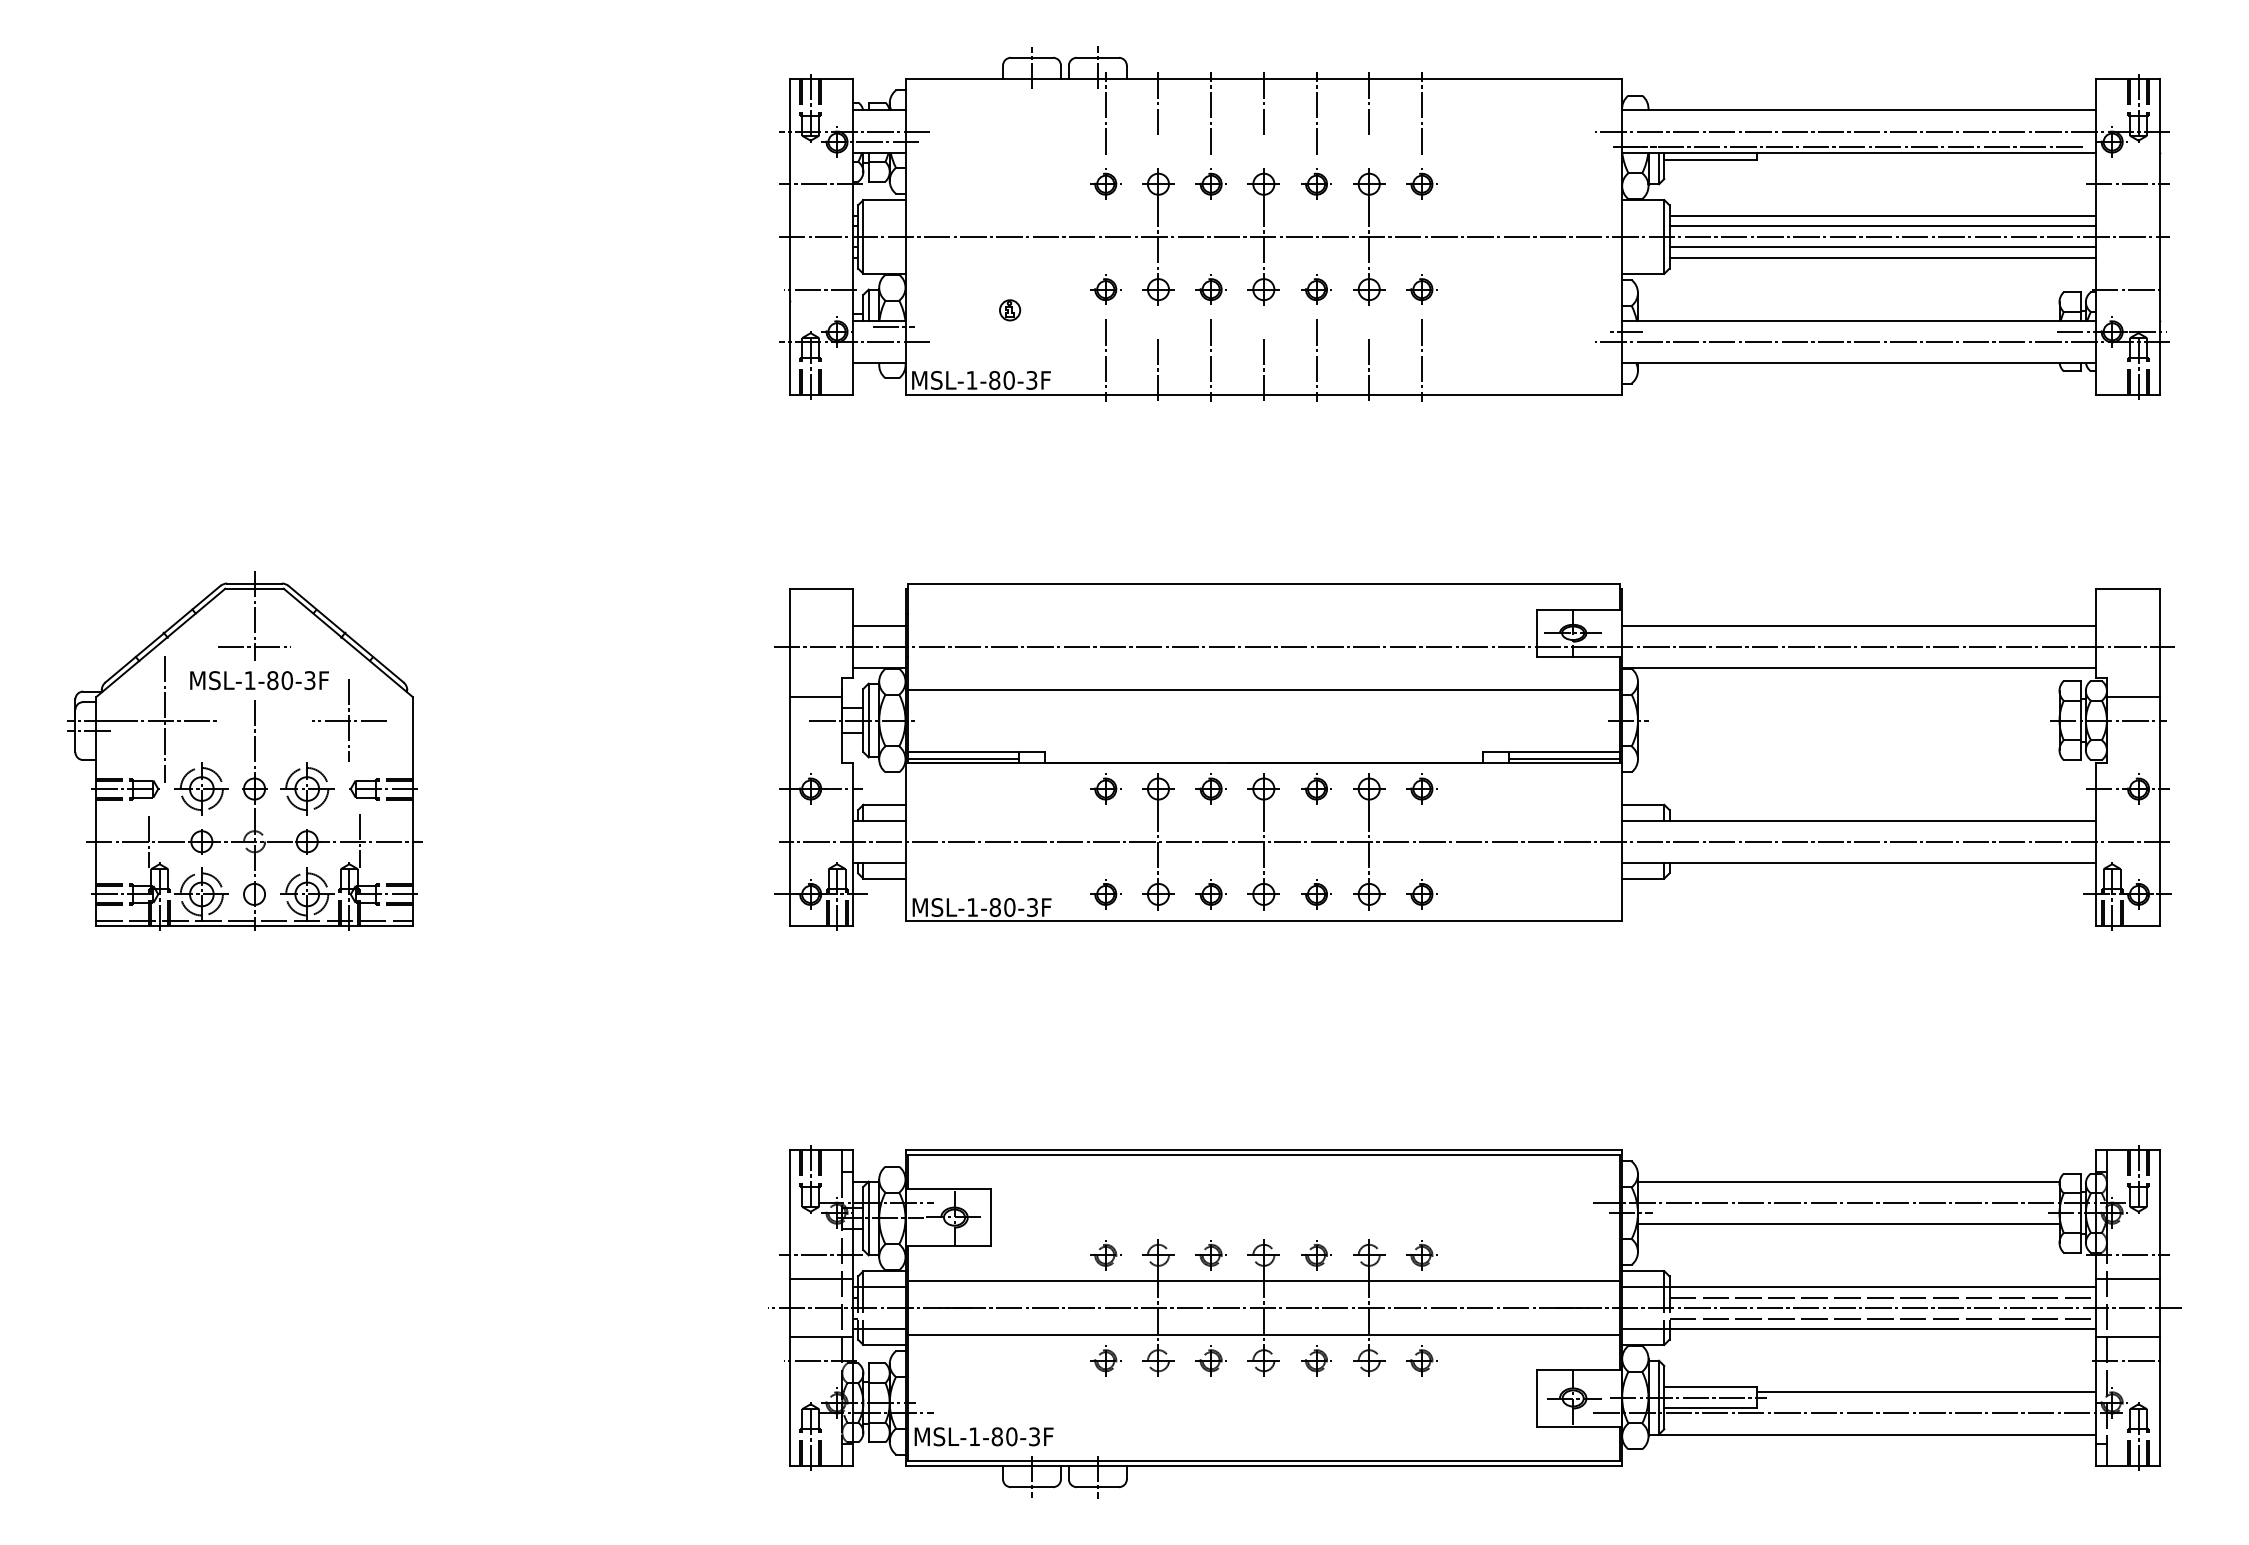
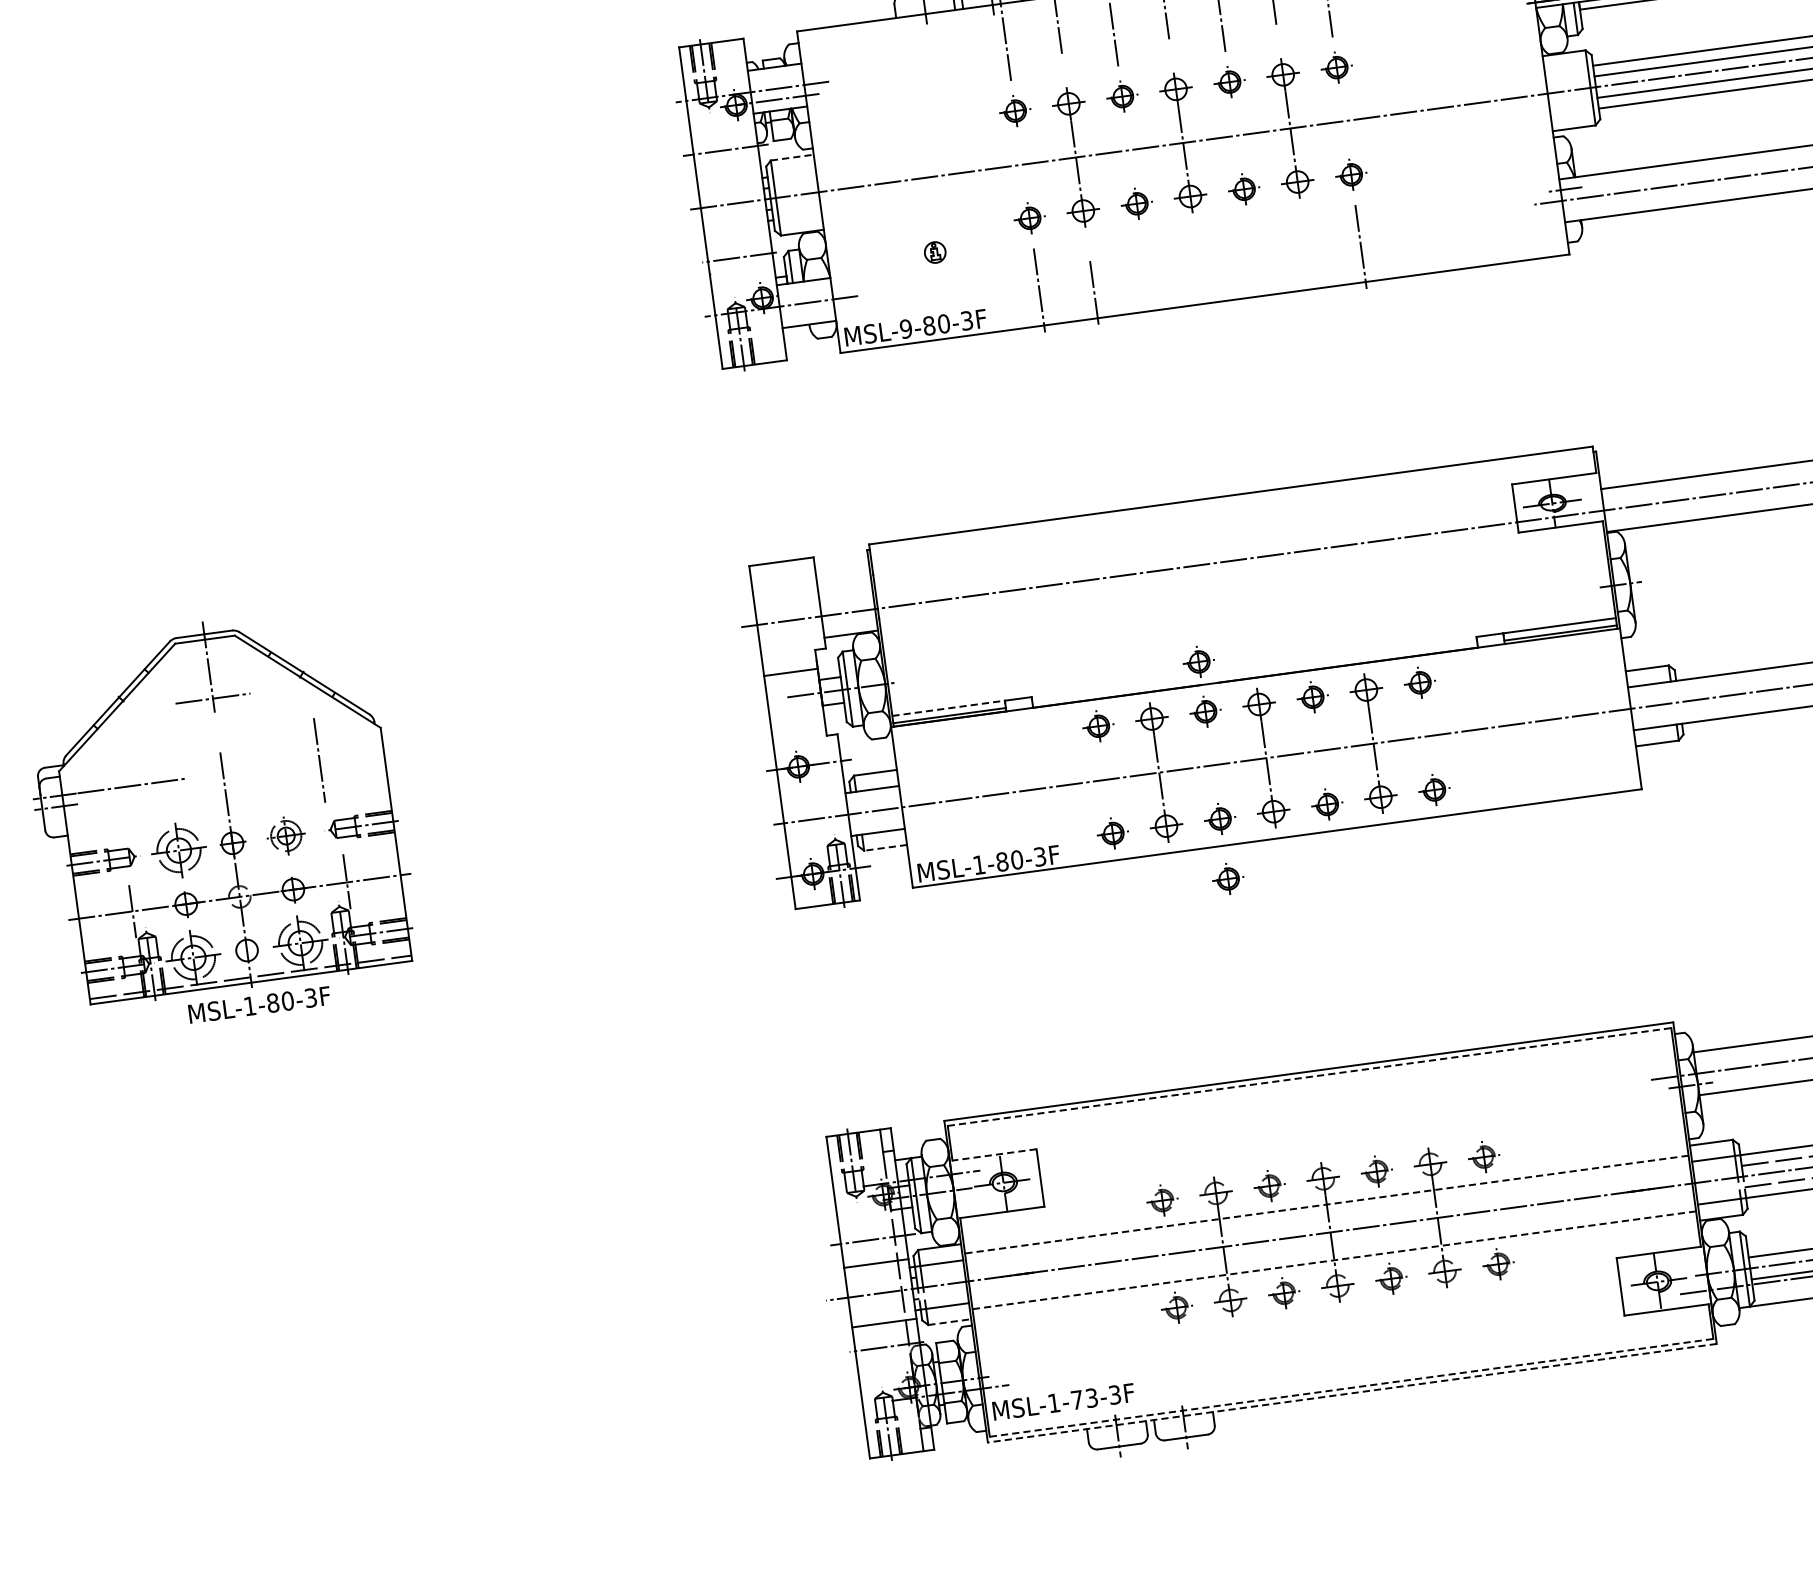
line: (884, 200) -> (792, 158), solid -> dashed
line: (893, 326) -> (818, 284), removed
line: (1211, 360) -> (1147, 275), removed
line: (1316, 360) -> (1253, 261), removed
line: (1263, 369) -> (1201, 277), removed
line: (1369, 369) -> (1308, 263), removed
text: (971, 380) -> (905, 329), MSL-1-80-3F -> MSL-9-80-3F
line: (878, 625) -> (844, 591), removed
text: (259, 680) -> (259, 1004), moved
line: (1263, 690) -> (1245, 604), removed
line: (164, 718) -> (131, 783), removed
line: (349, 720) -> (319, 760), removed
part: (1210, 739) -> (1198, 661), added
line: (964, 752) -> (949, 708), solid -> dashed
part: (307, 788) -> (286, 835), size x0.7
line: (883, 878) -> (884, 847), solid -> dashed
part: (1210, 953) -> (1227, 879), added
line: (1263, 1155) -> (1309, 1077), solid -> dashed
line: (949, 1189) -> (994, 1155), solid -> dashed
line: (1263, 1280) -> (1326, 1204), solid -> dashed
line: (1263, 1335) -> (1333, 1260), solid -> dashed
line: (884, 1344) -> (949, 1321), solid -> dashed
text: (1004, 1436) -> (1084, 1398), MSL-1-80-3F -> MSL-1-73-3F
line: (1263, 1460) -> (1351, 1387), solid -> dashed
line: (1263, 1466) -> (1351, 1393), solid -> dashed

